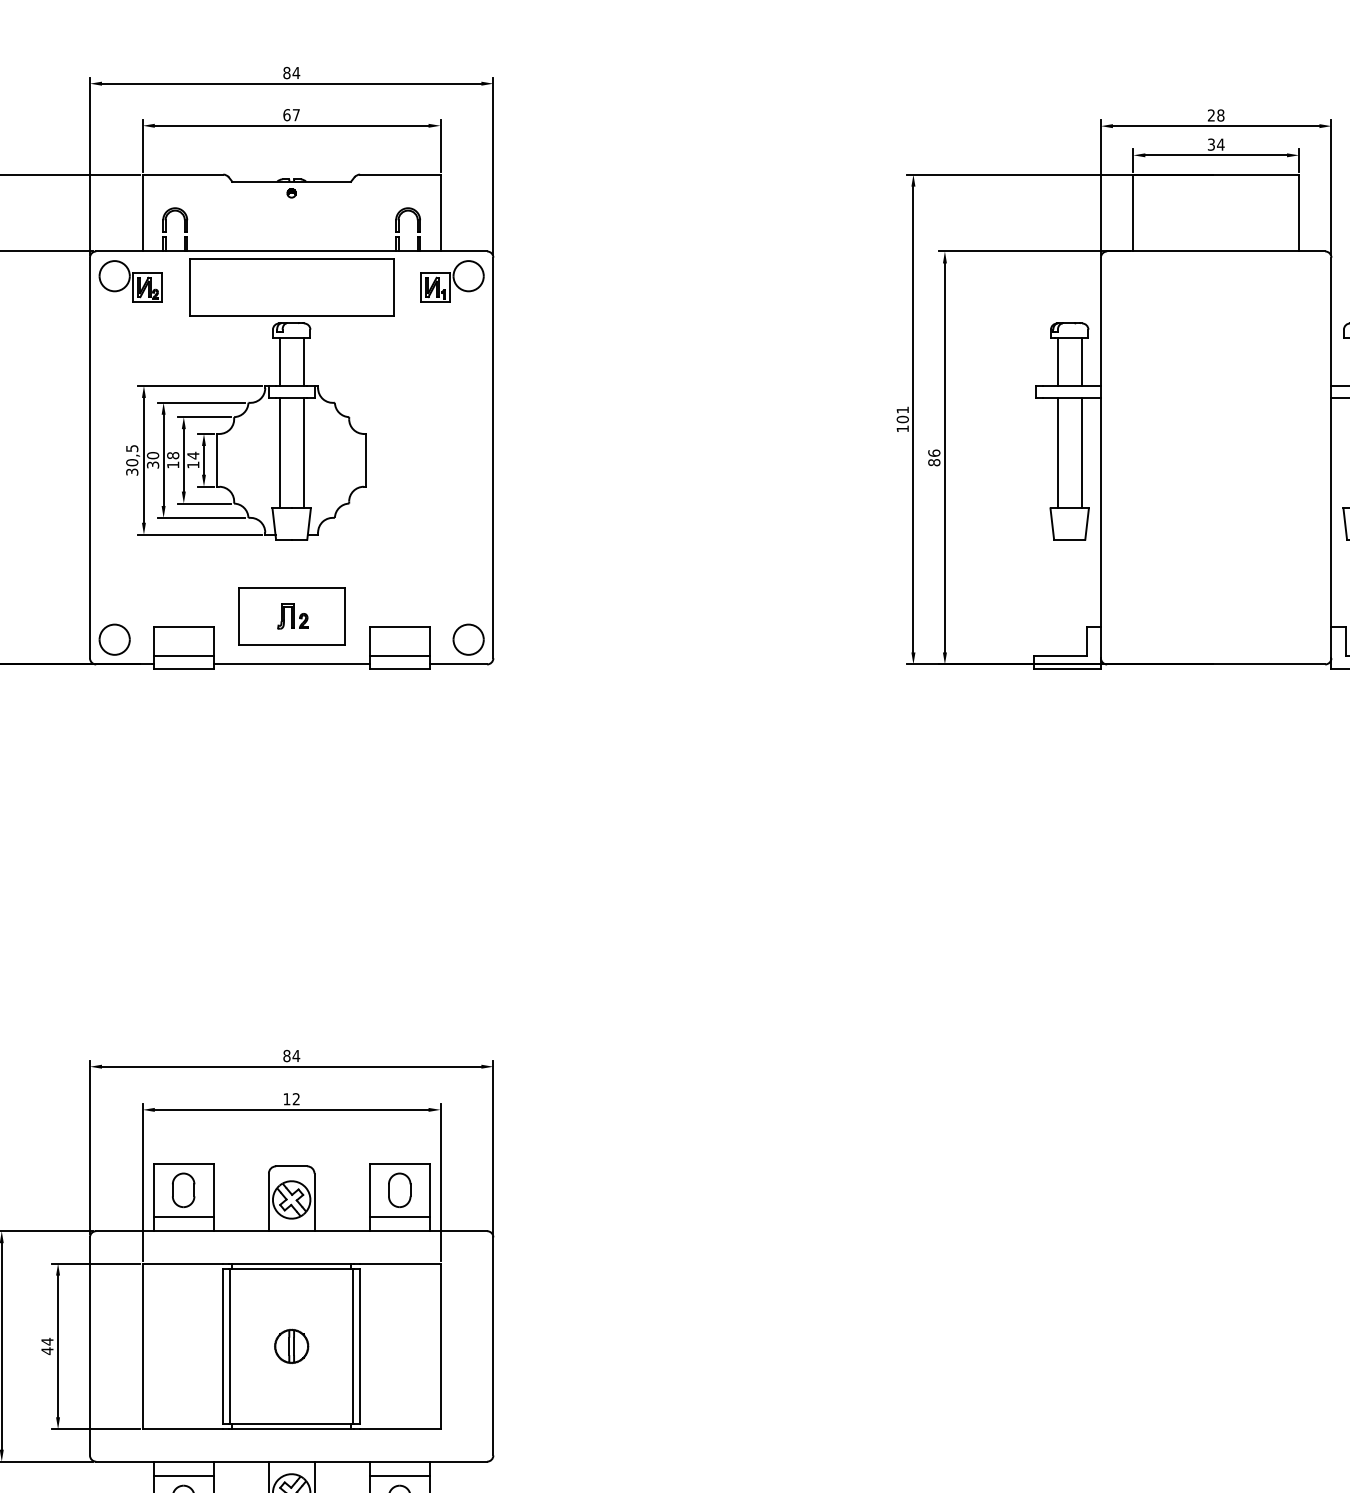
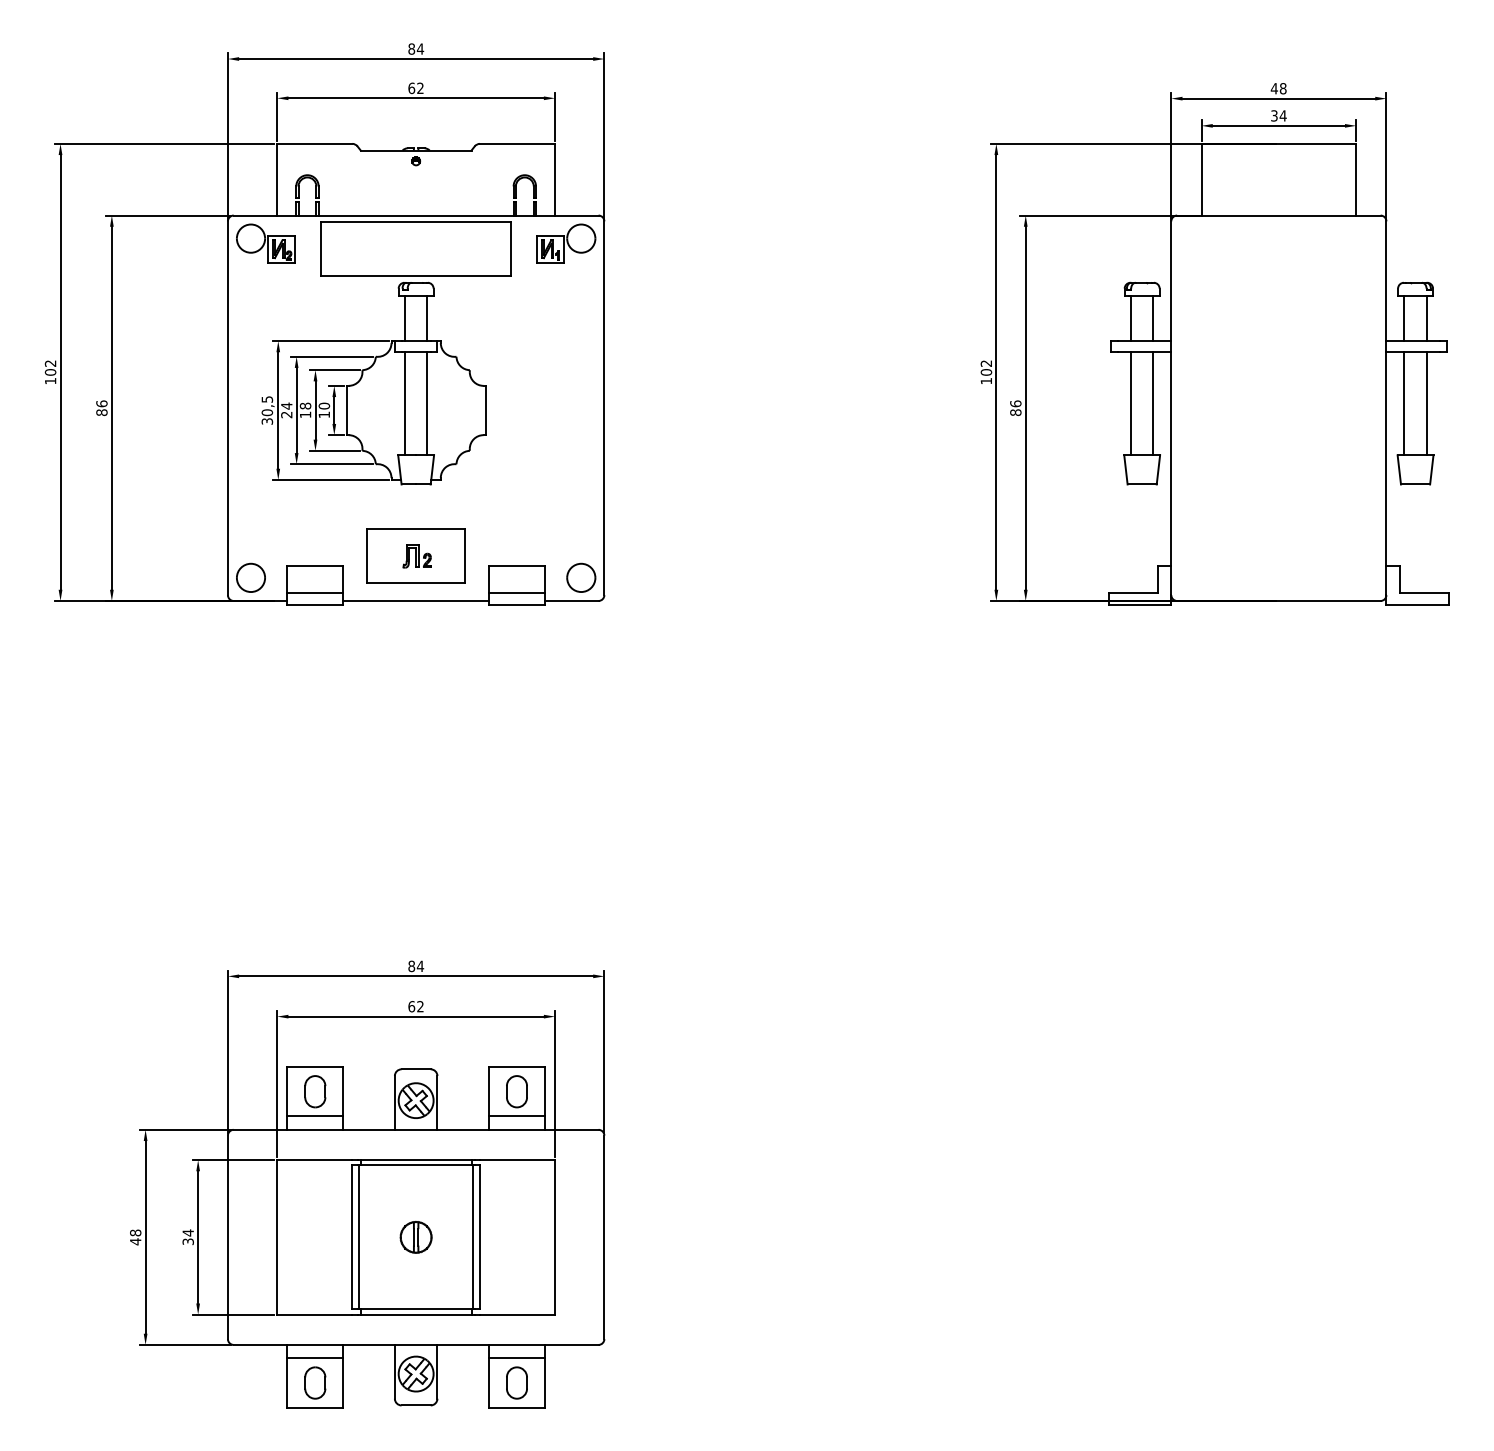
text: (296, 114) -> (420, 87), 67 -> 62
text: (1210, 115) -> (1273, 88), 28 -> 48
text: (901, 409) -> (985, 363), 101 -> 102
text: (193, 454) -> (324, 405), 14 -> 10
text: (152, 460) -> (286, 410), 30 -> 24
text: (286, 1099) -> (411, 1006), 12 -> 62
text: (46, 1350) -> (187, 1241), 44 -> 34

